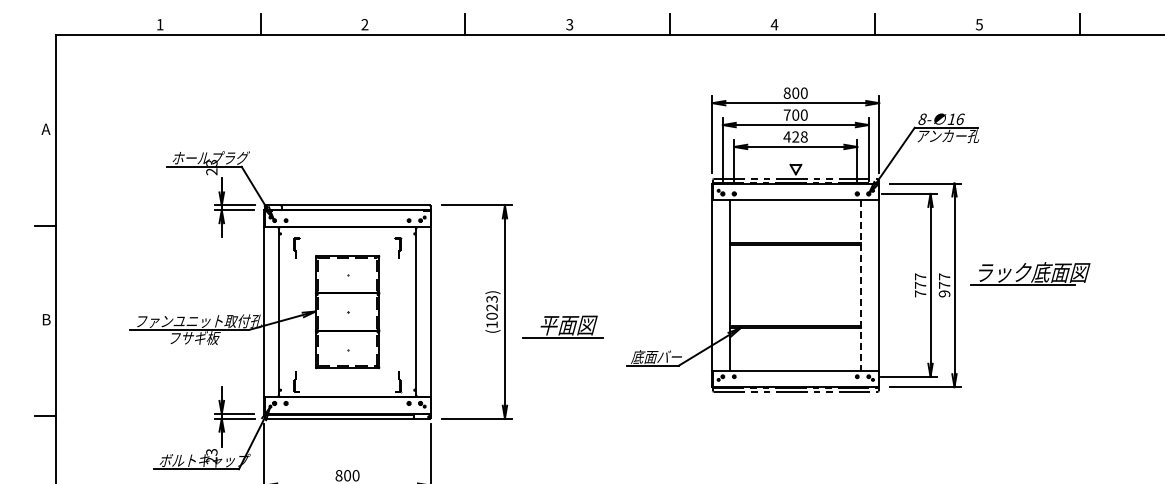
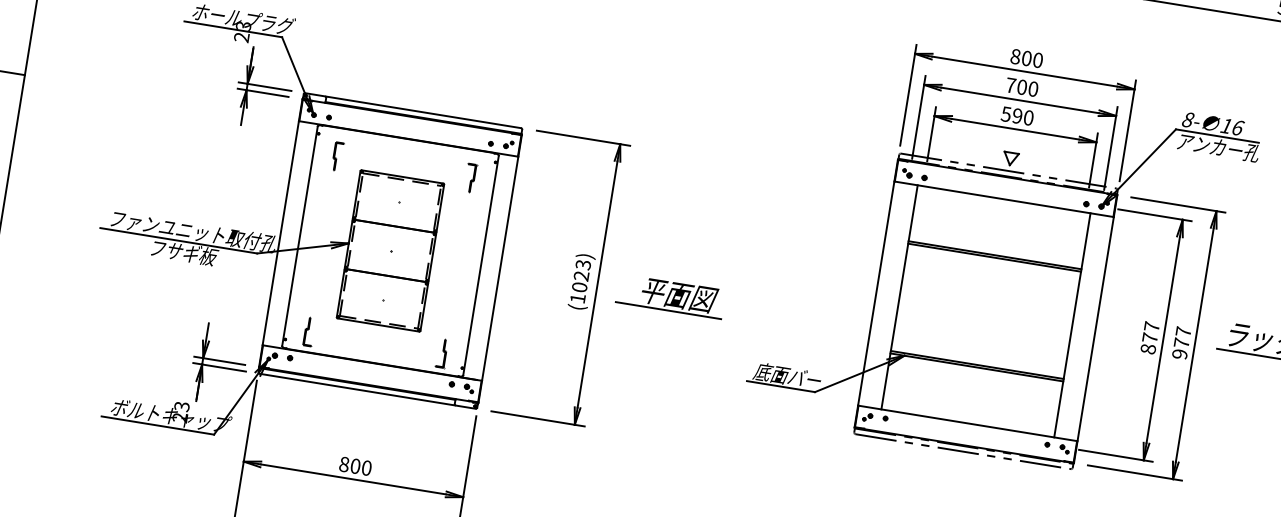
text: (795, 136) -> (1017, 115), 428 -> 590
line: (861, 285) -> (1072, 325), dashed -> solid
text: (920, 293) -> (1148, 348), 777 -> 877
part: (562, 326) -> (670, 295), moved

